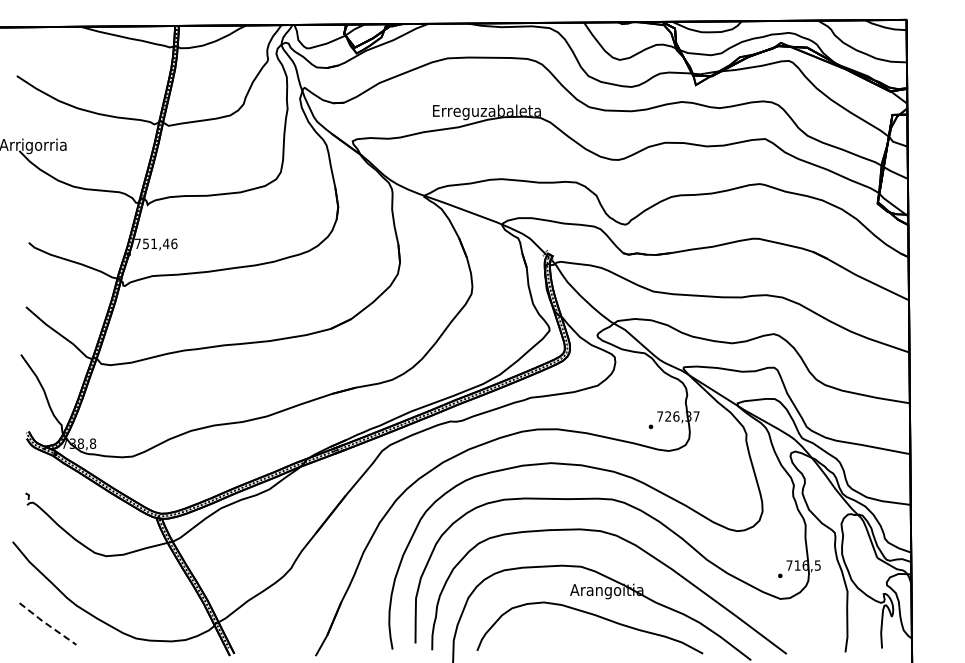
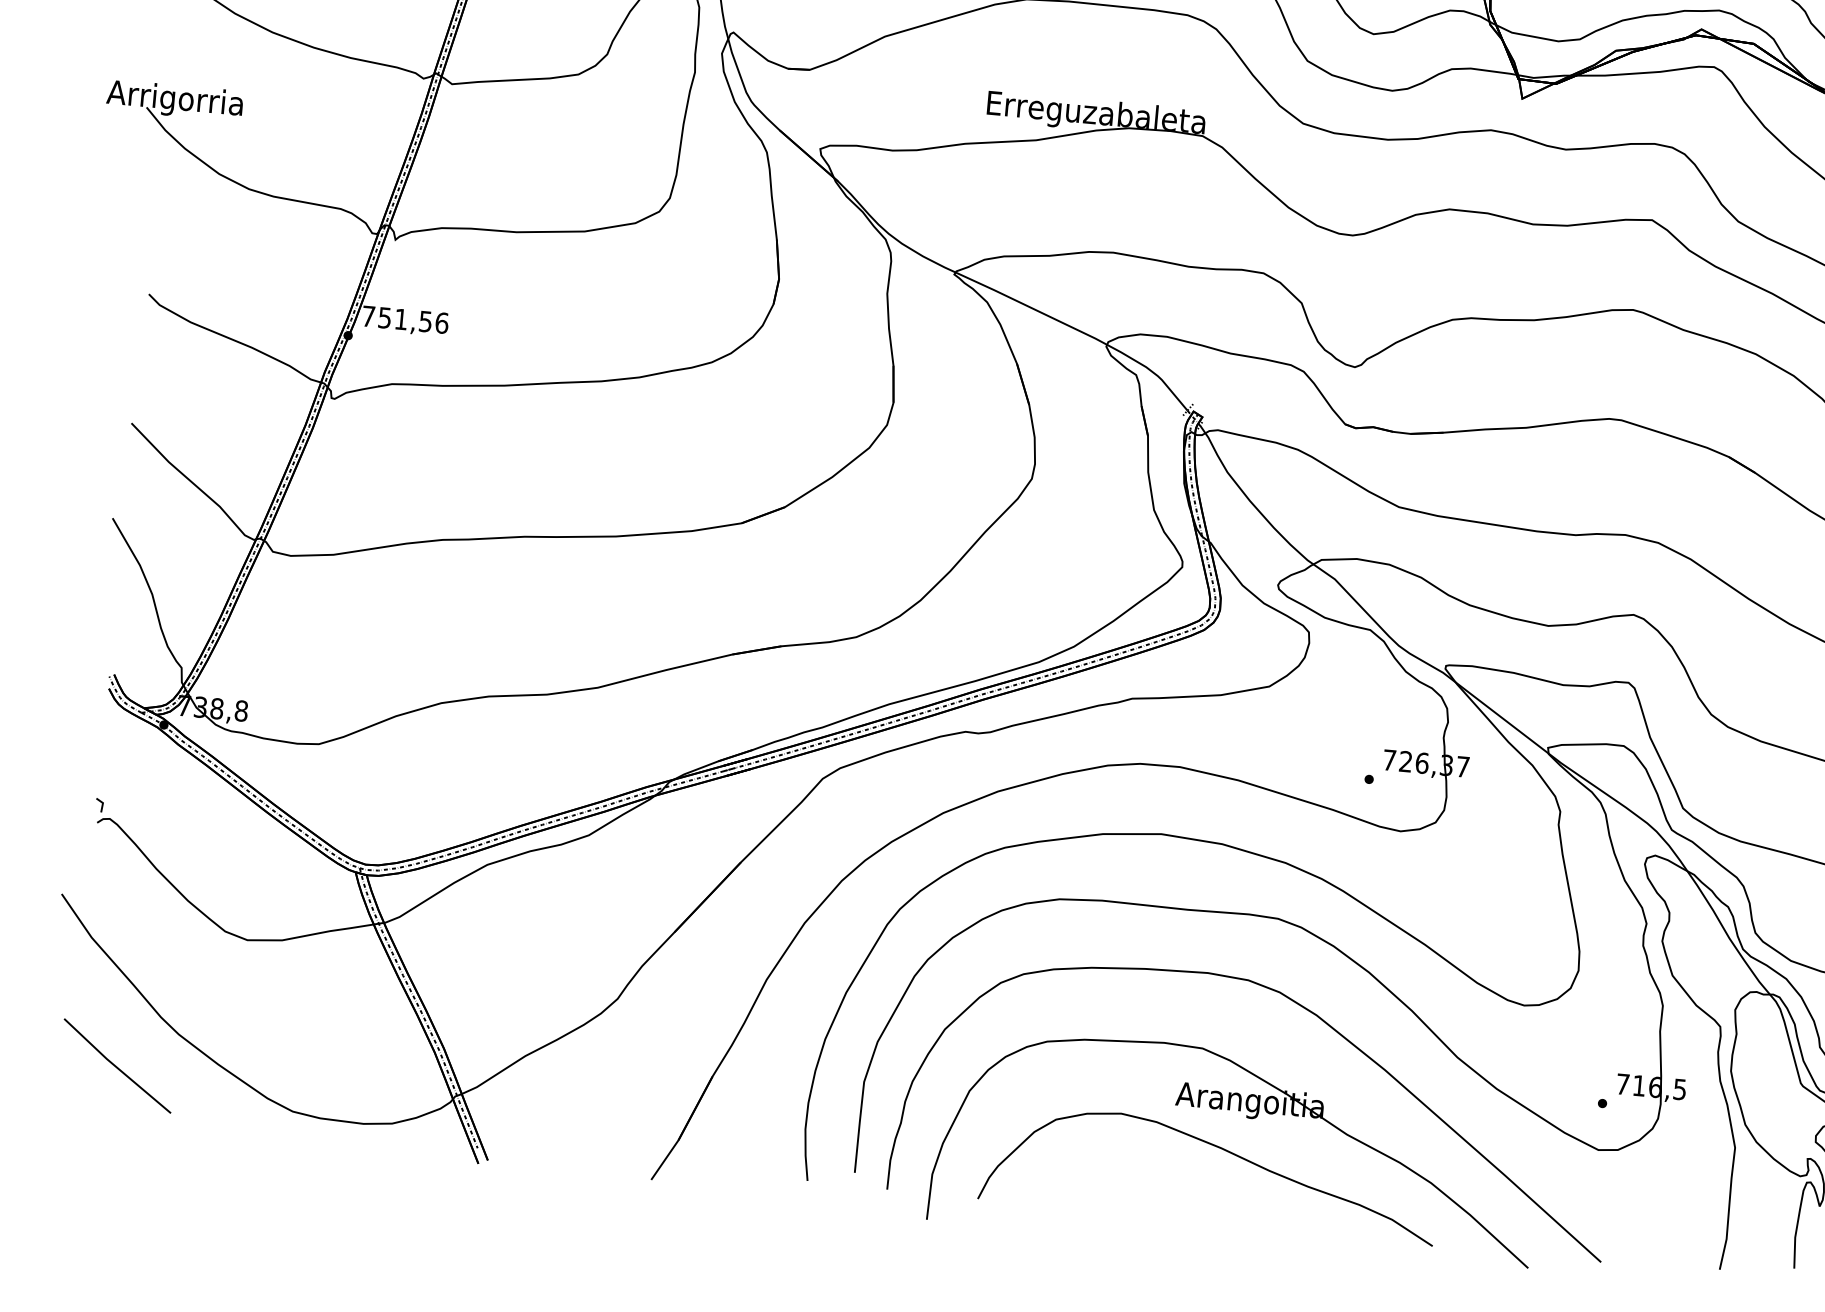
text: (165, 243) -> (424, 320), 751,46 -> 751,56
line: (47, 624) -> (116, 1067), dashed -> solid

